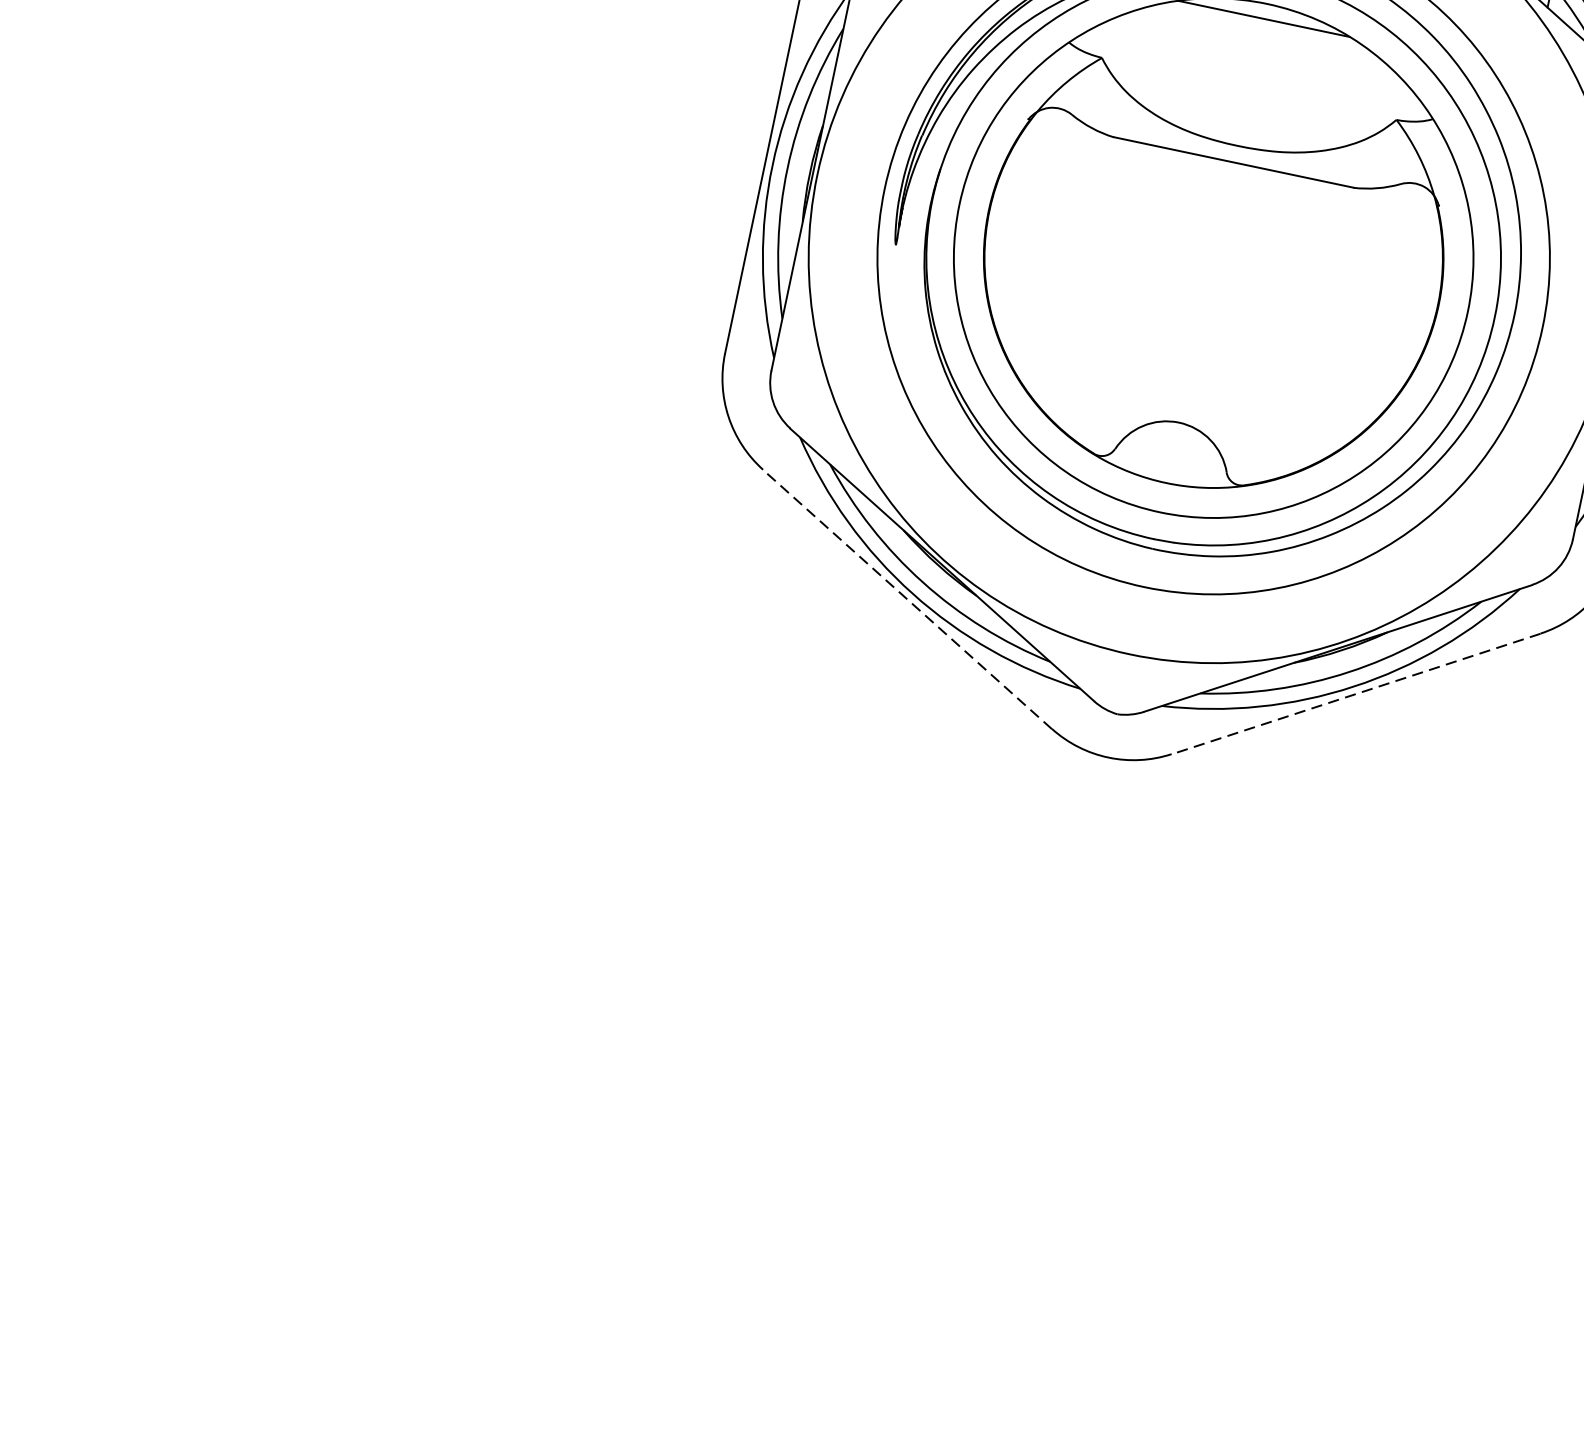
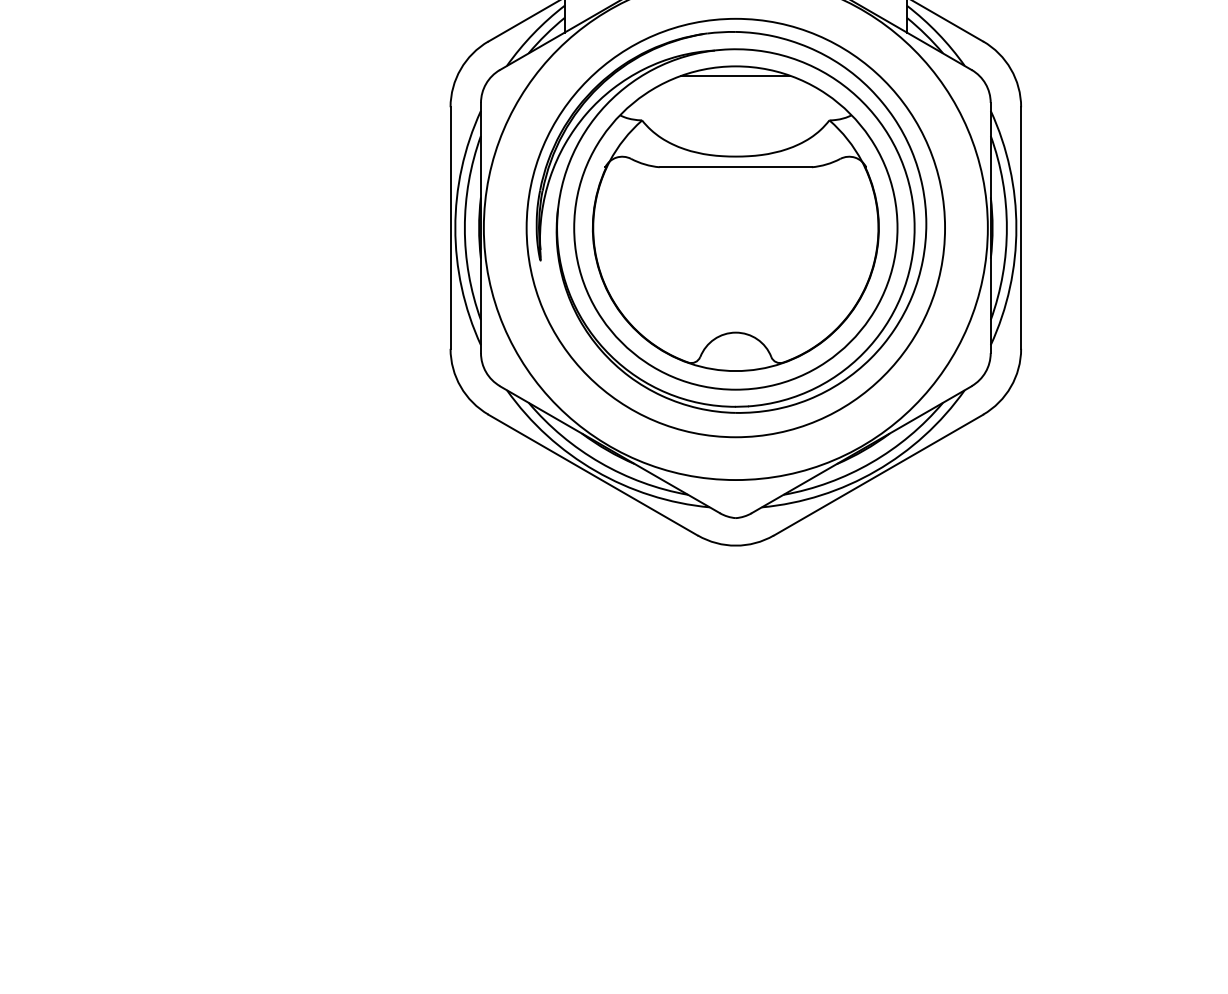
line: (907, 600) -> (593, 475), dashed -> solid
line: (1355, 694) -> (878, 475), dashed -> solid

